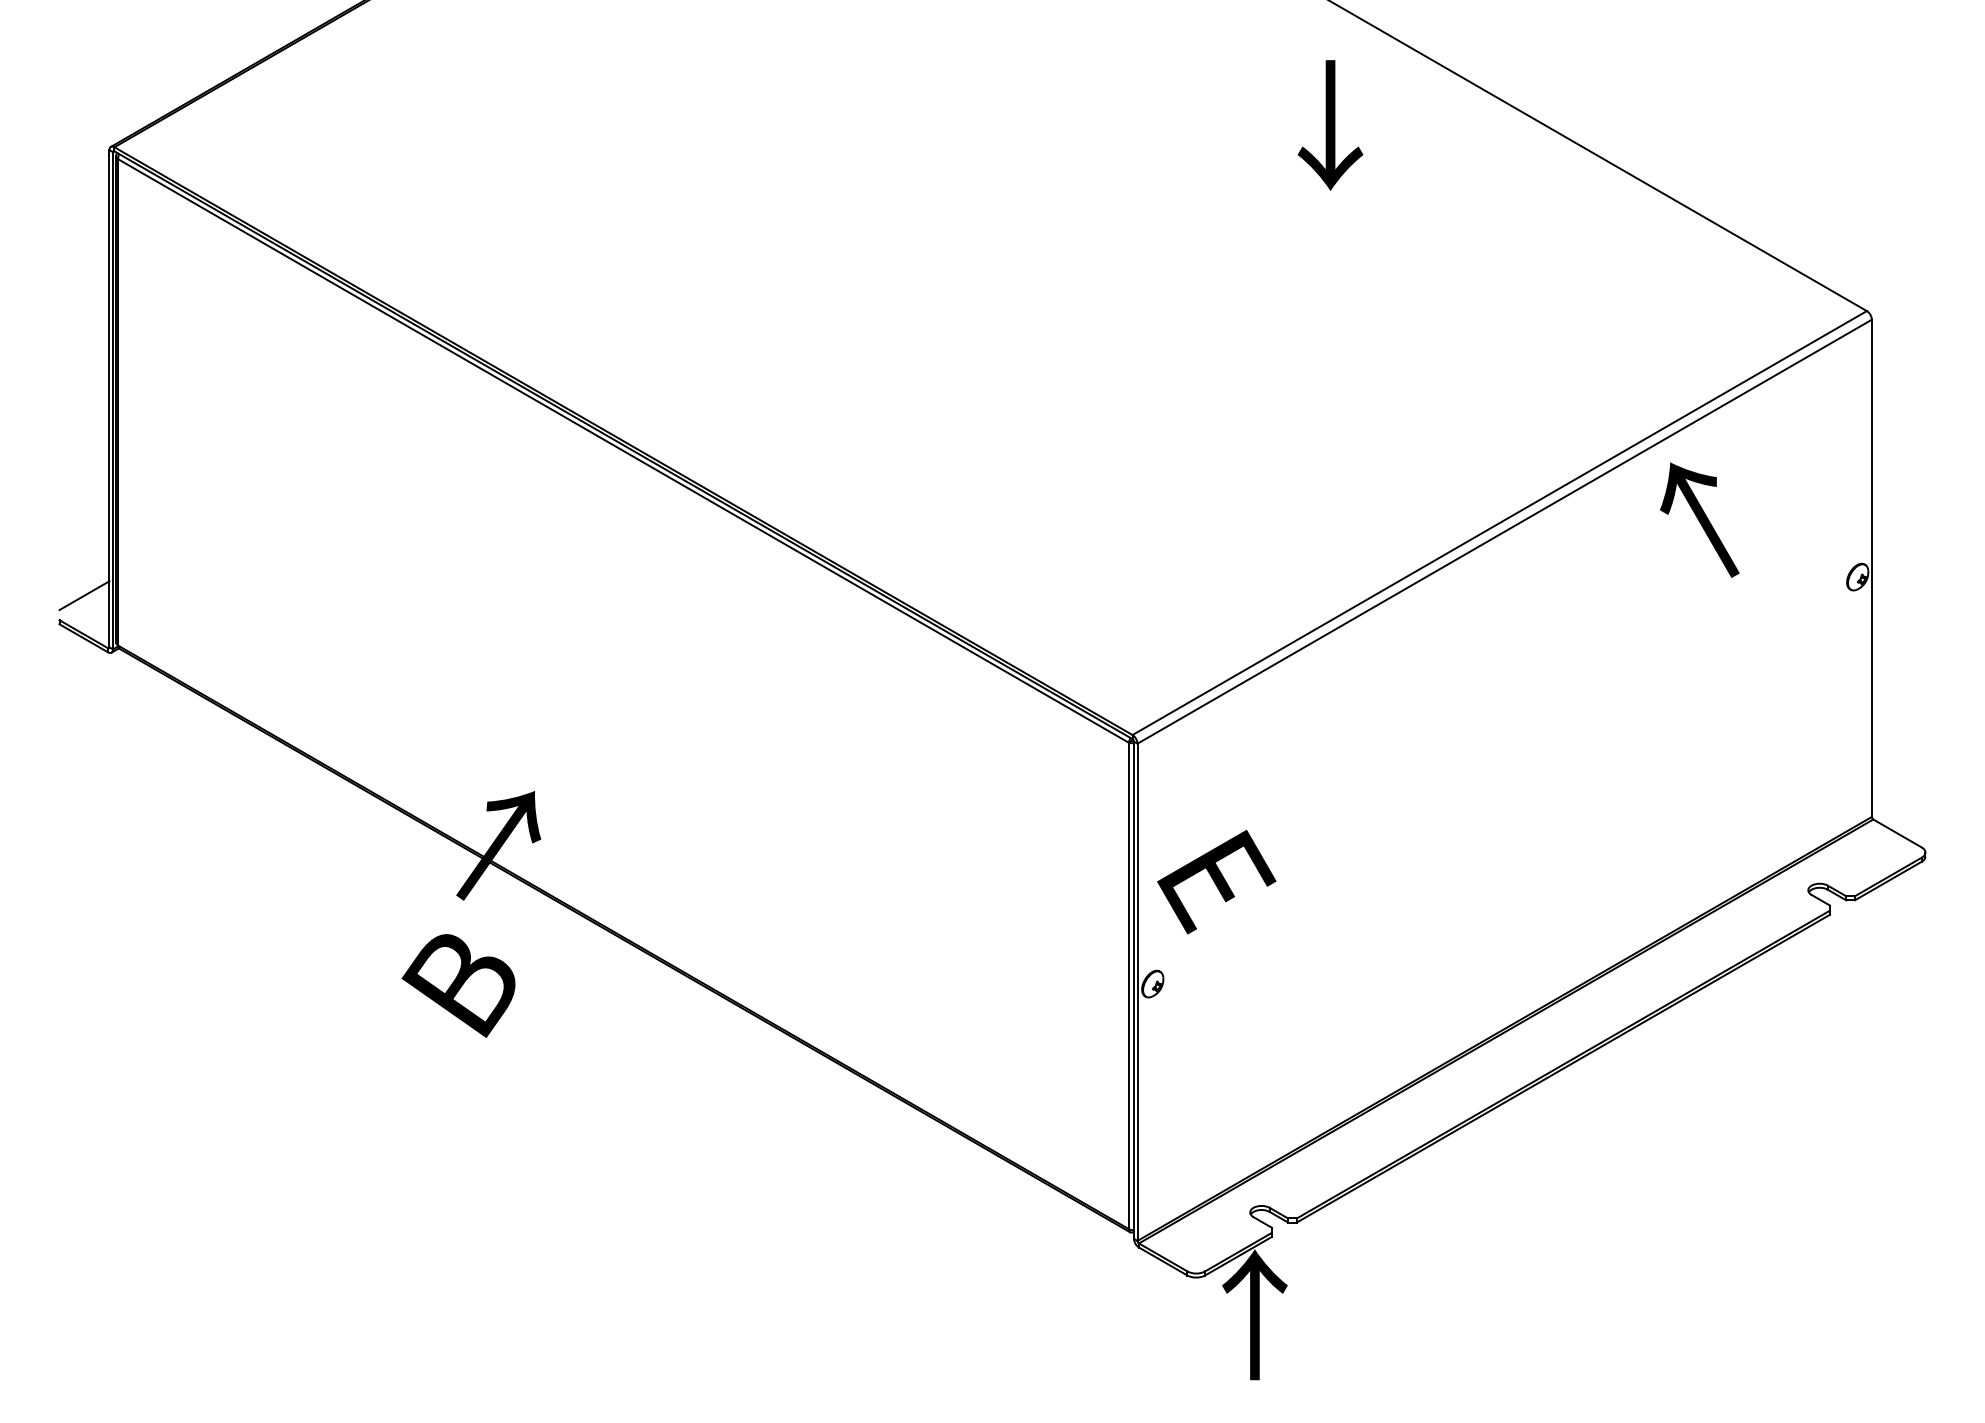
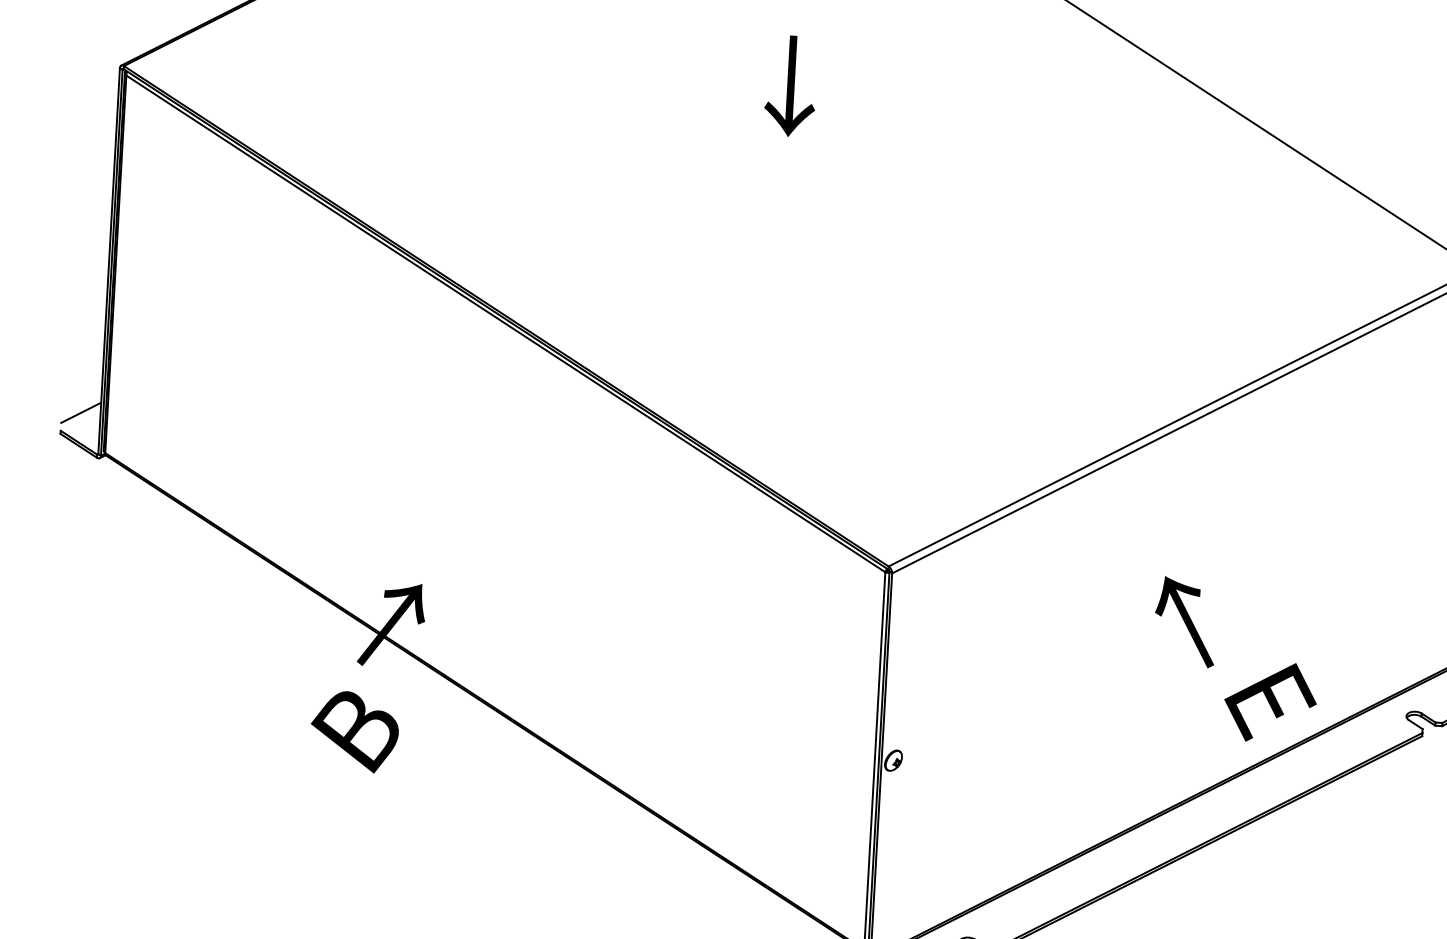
text: (1330, 125) -> (790, 86), moved
text: (1699, 519) -> (1185, 621), moved
text: (1216, 881) -> (1270, 701), moved

